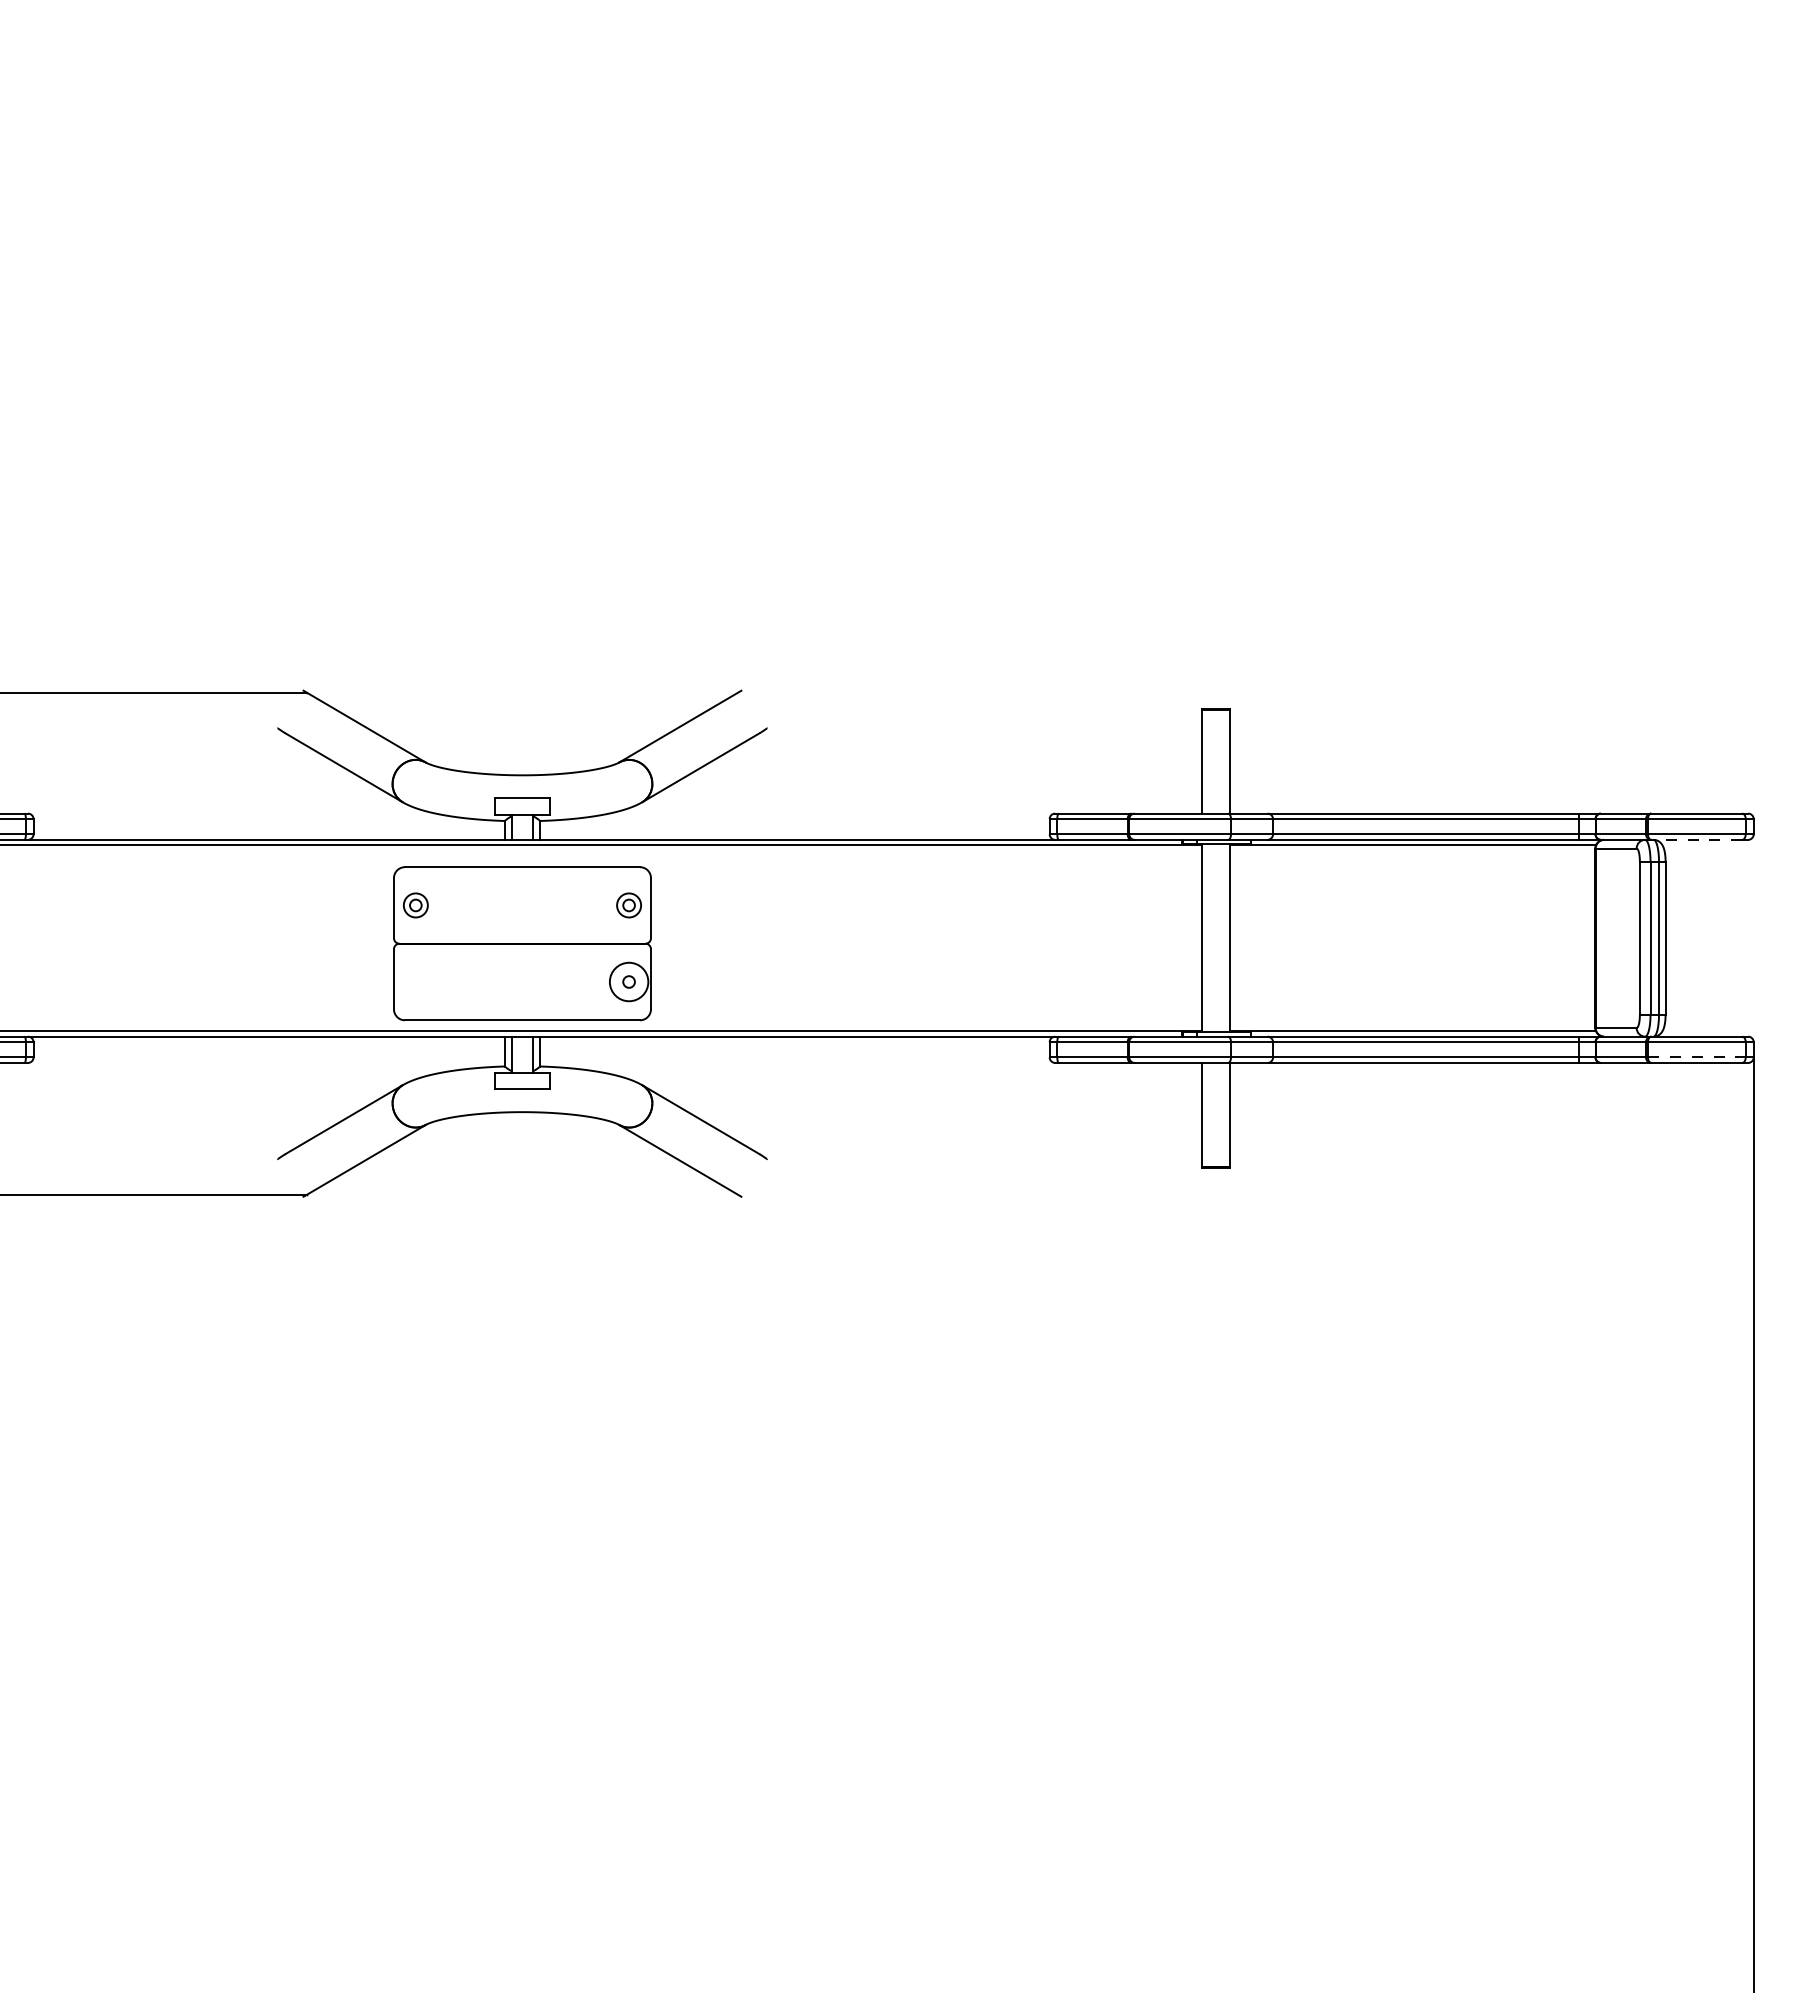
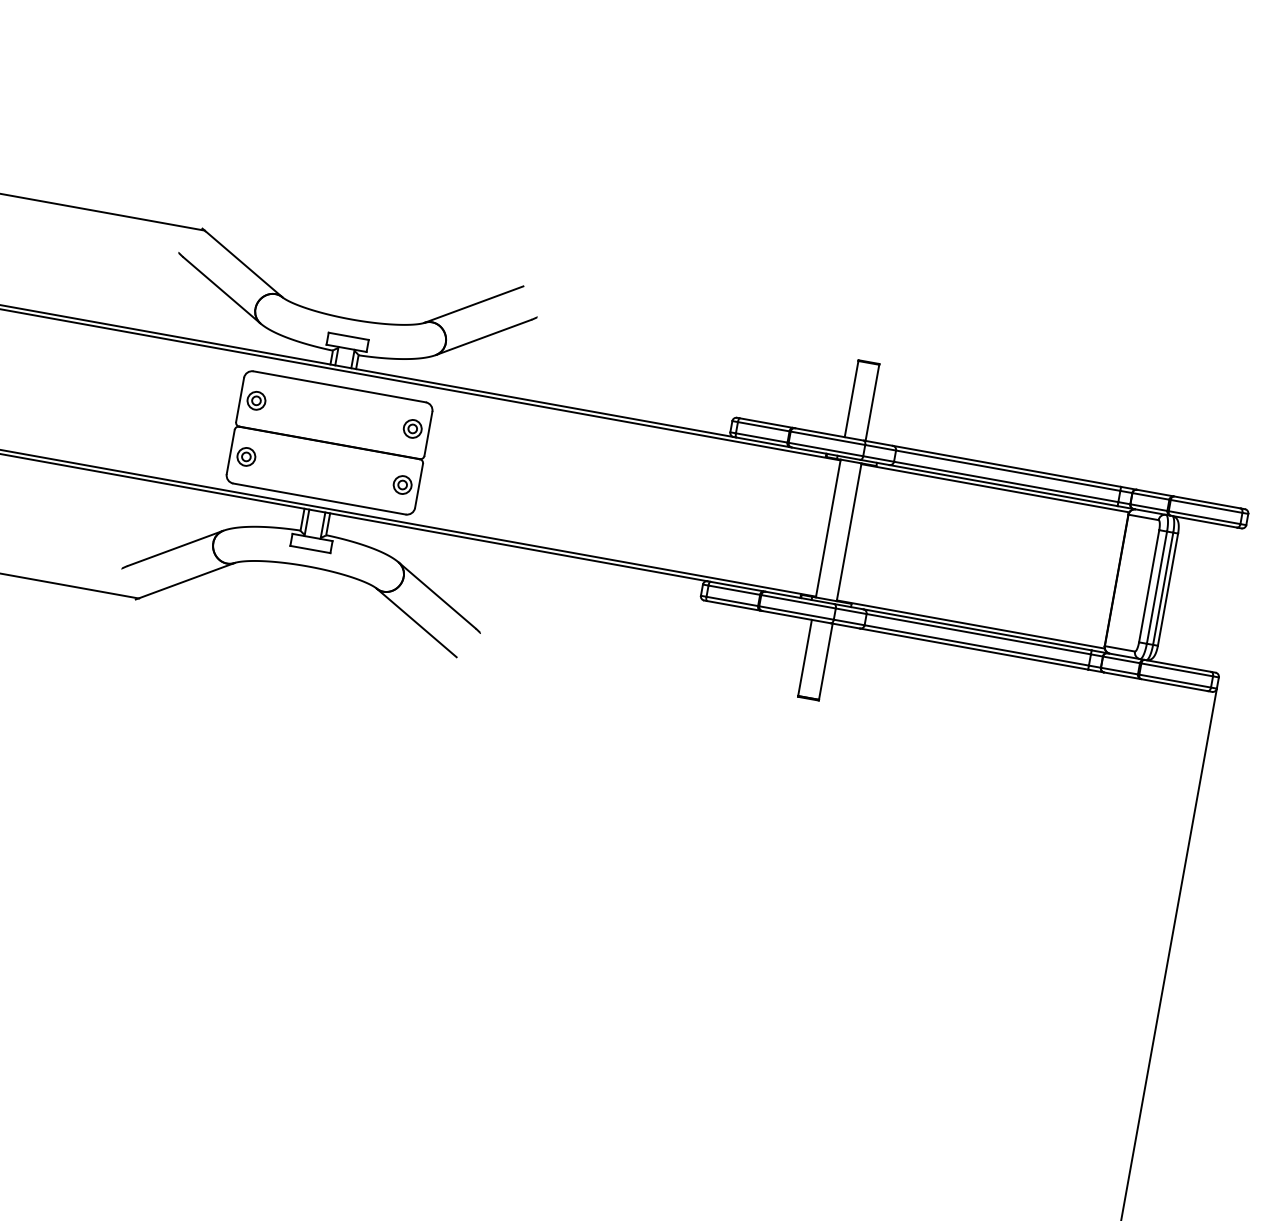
line: (1696, 839) -> (1203, 521), dashed -> solid
part: (415, 981) -> (246, 456), added
circle: (629, 981) -> (403, 484), size x0.62
line: (1696, 1057) -> (1174, 681), dashed -> solid

